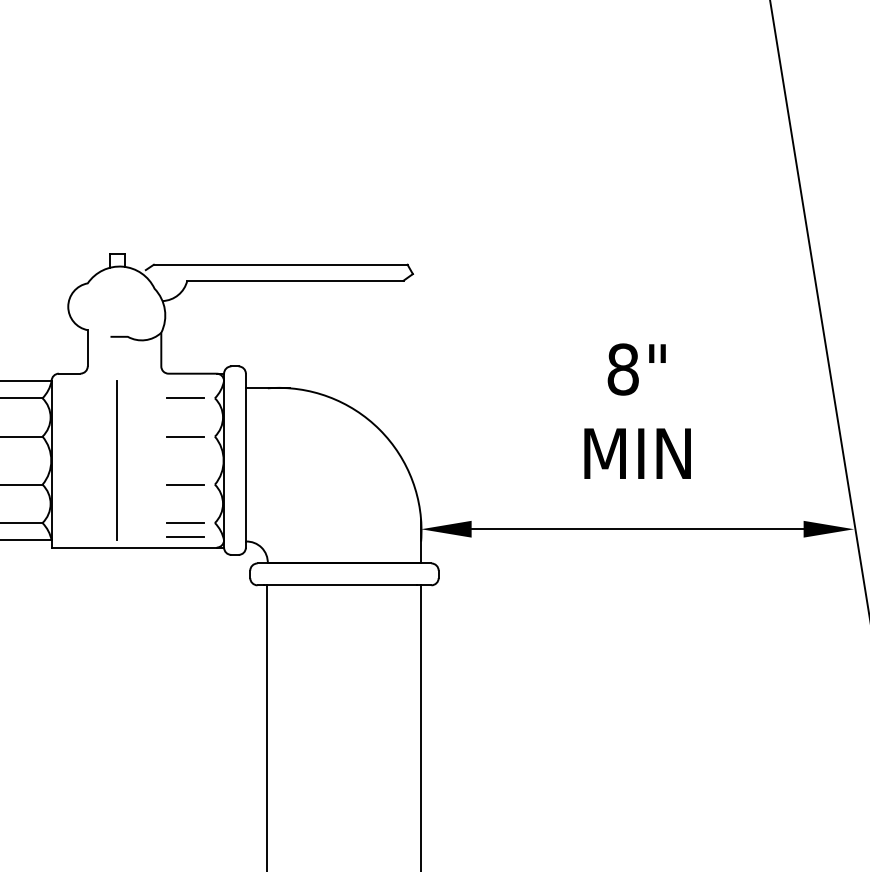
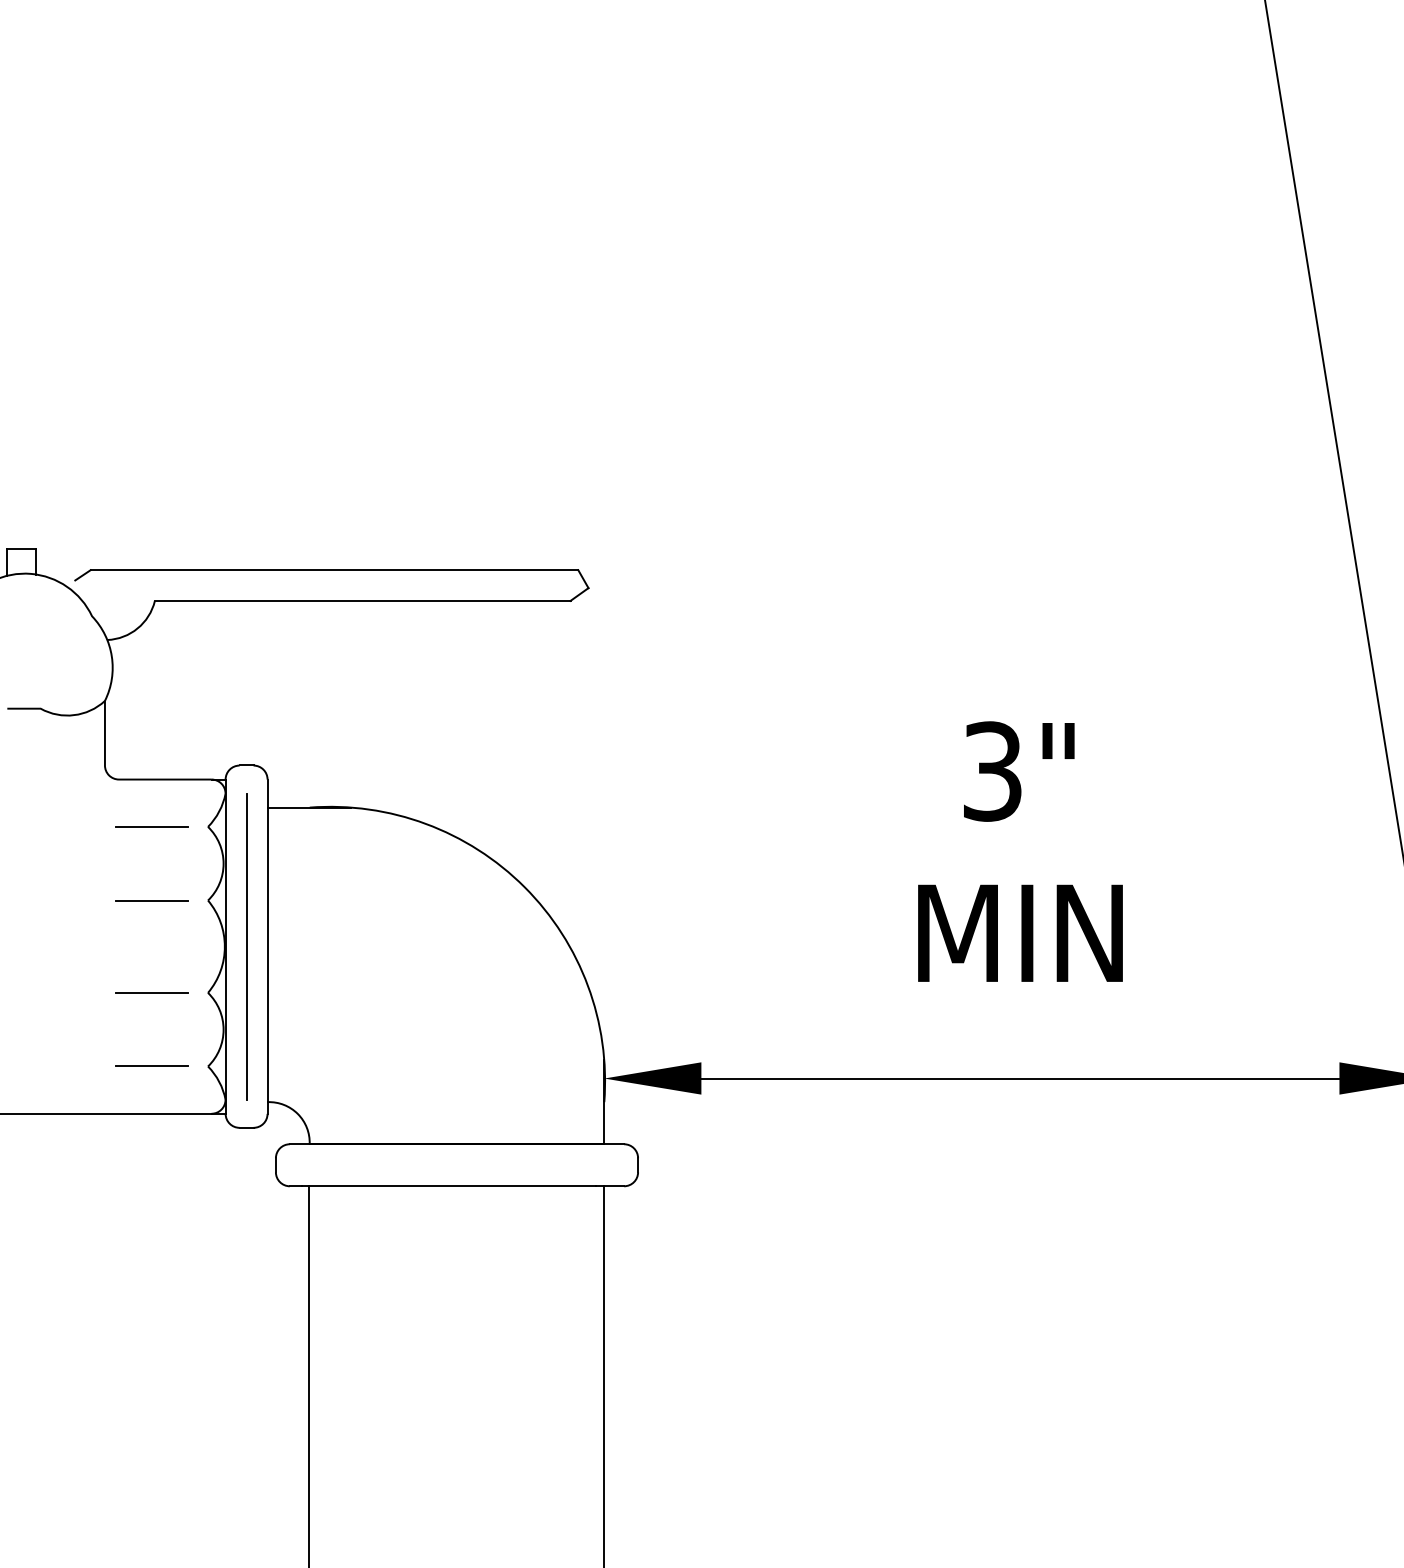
text: (622, 369) -> (991, 771), 8" -> 3"
line: (116, 460) -> (245, 946), moved
line: (185, 536) -> (151, 1092), removed

